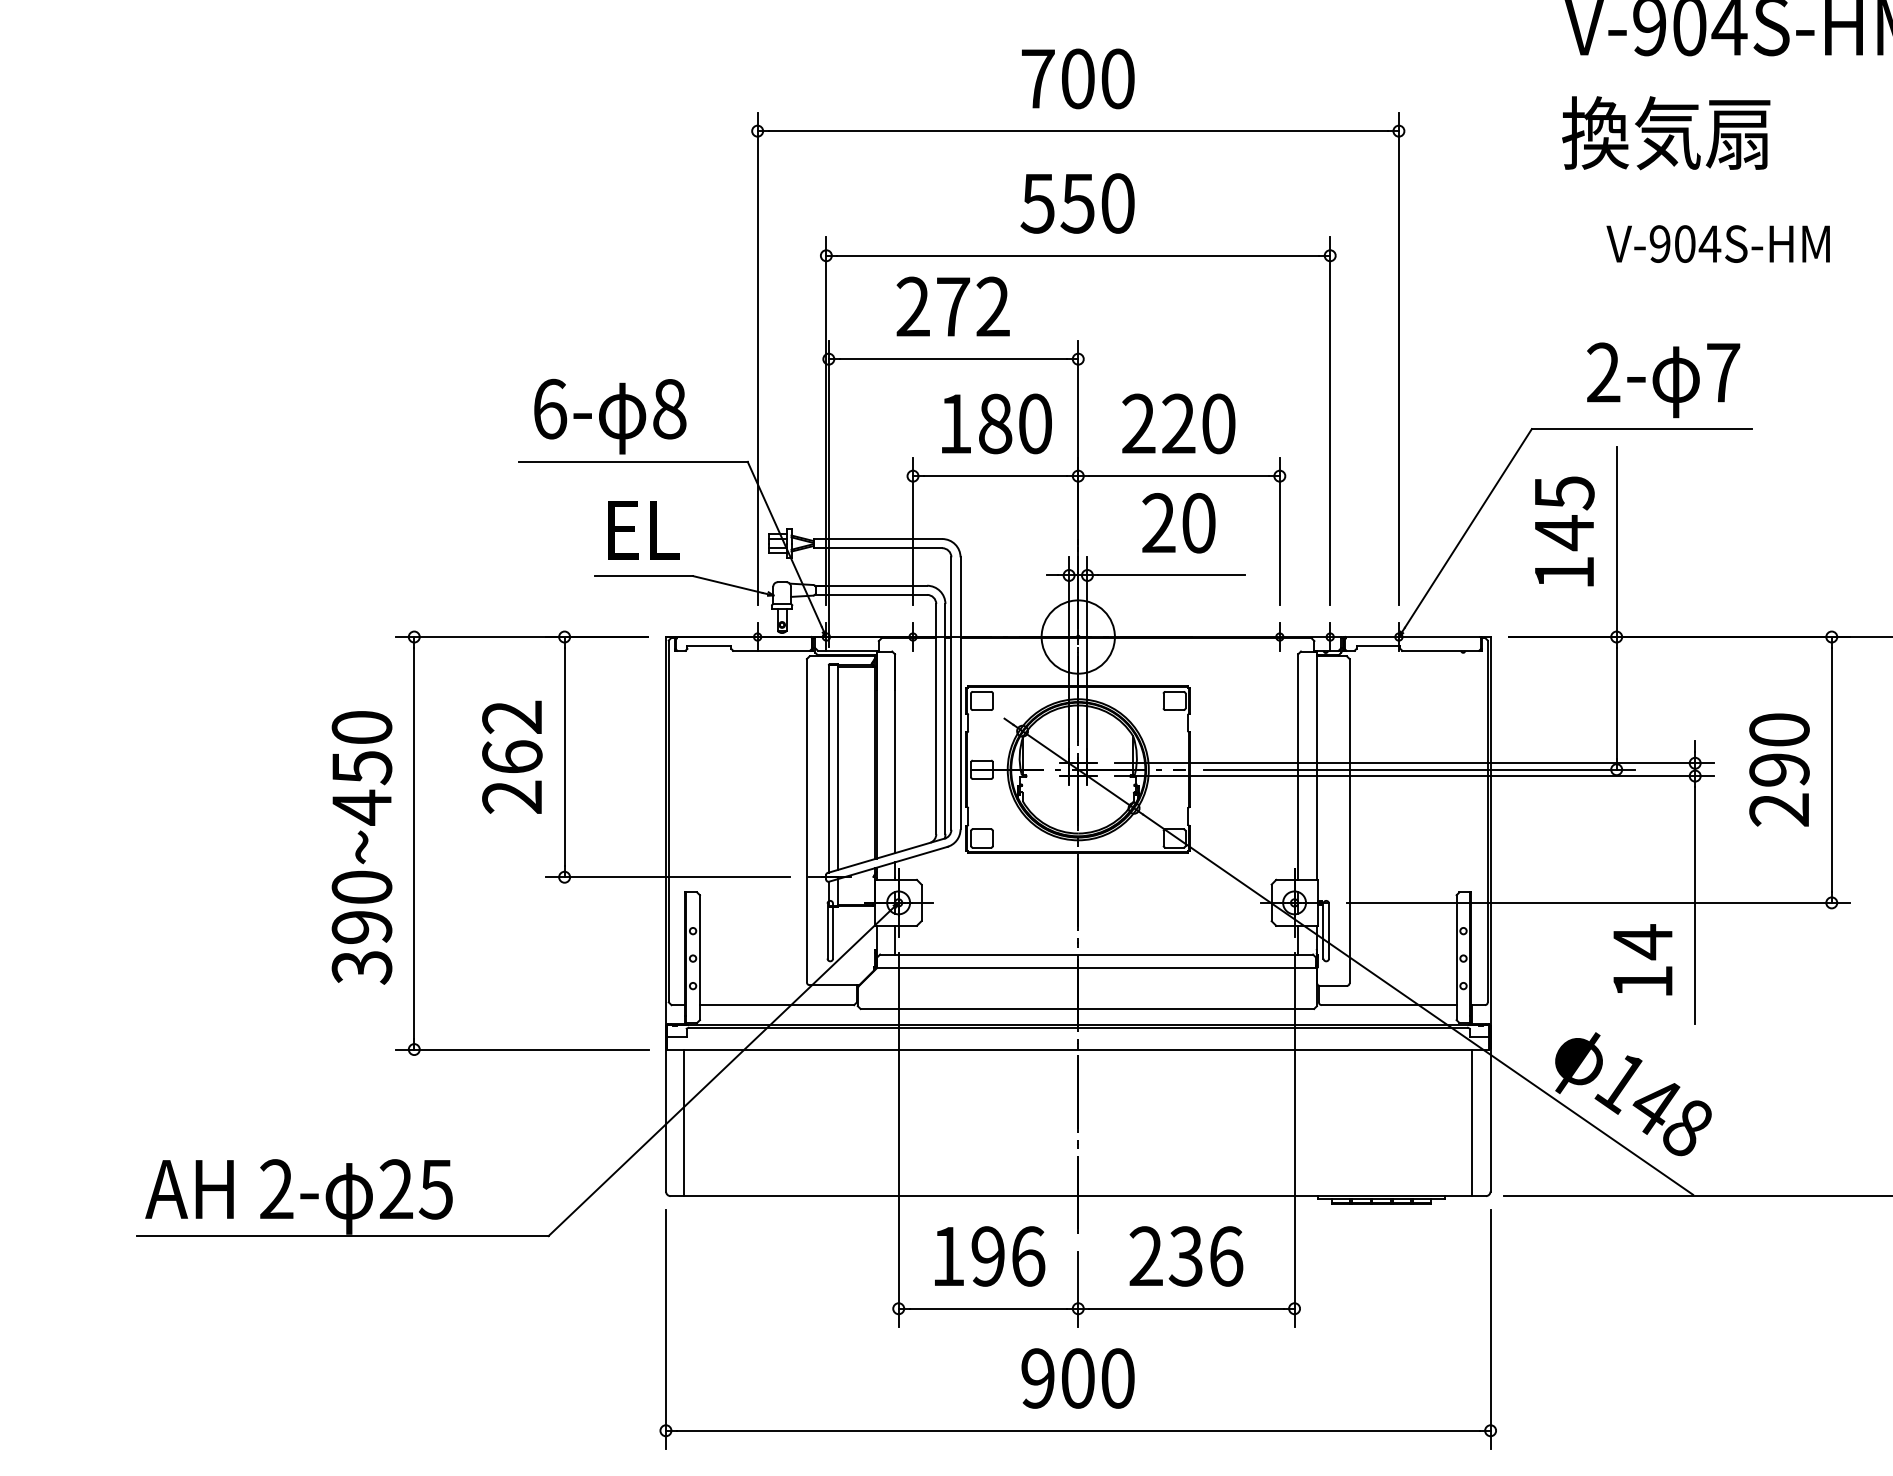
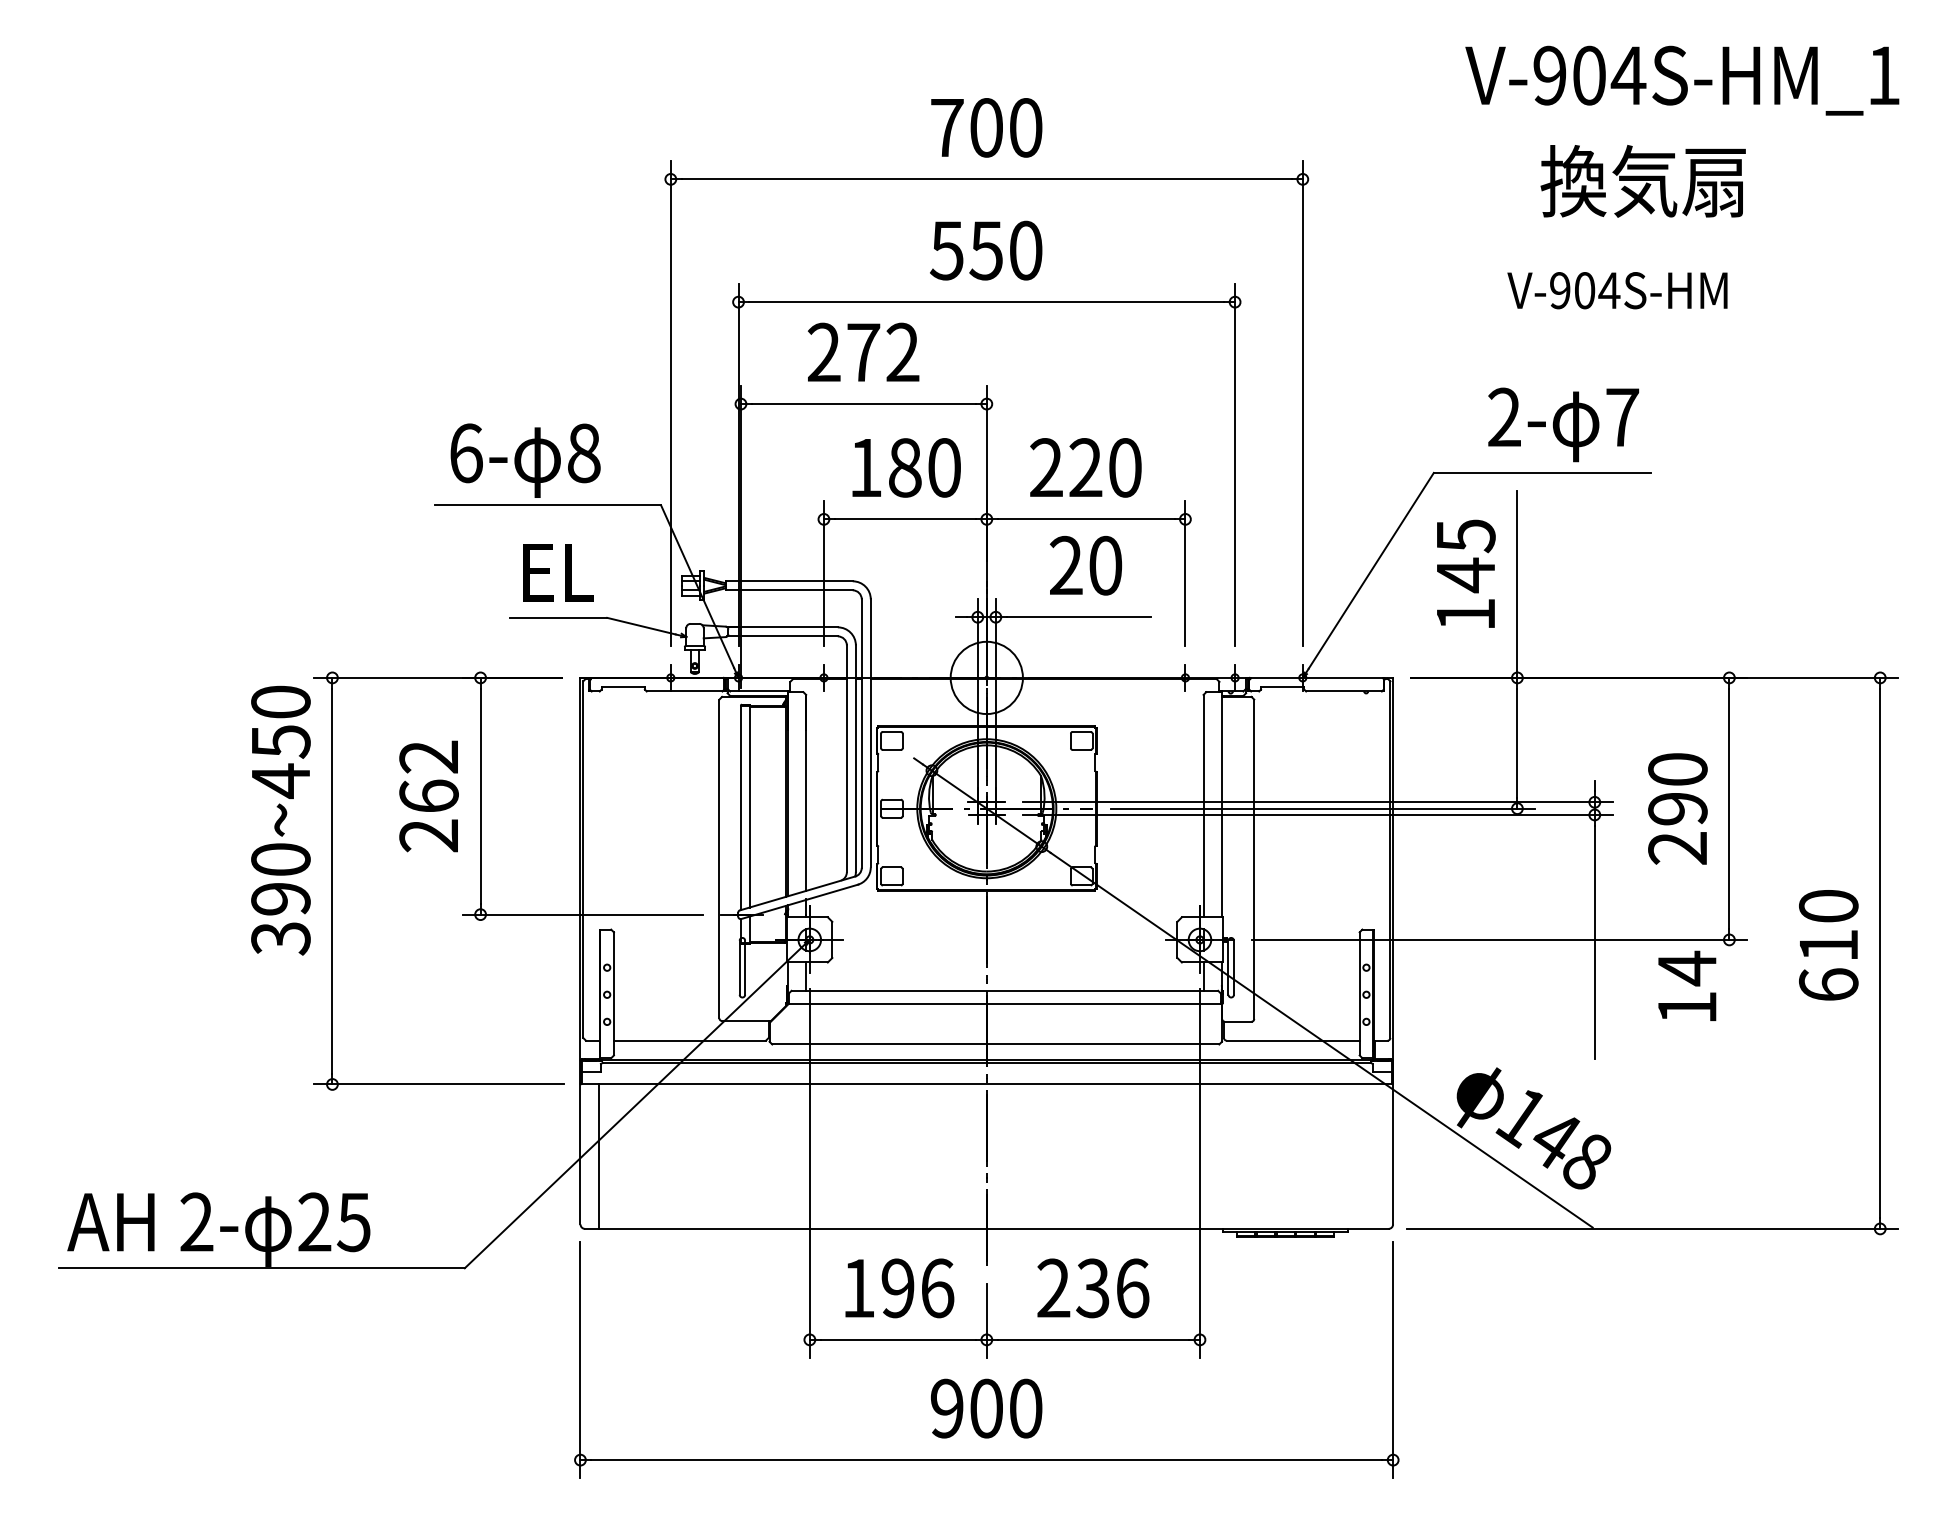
text: (1665, 133) -> (1642, 181), moved
text: (361, 847) -> (280, 820), moved
text: (1643, 959) -> (1687, 985), moved
line: (1472, 1122) -> (1375, 1156), removed

